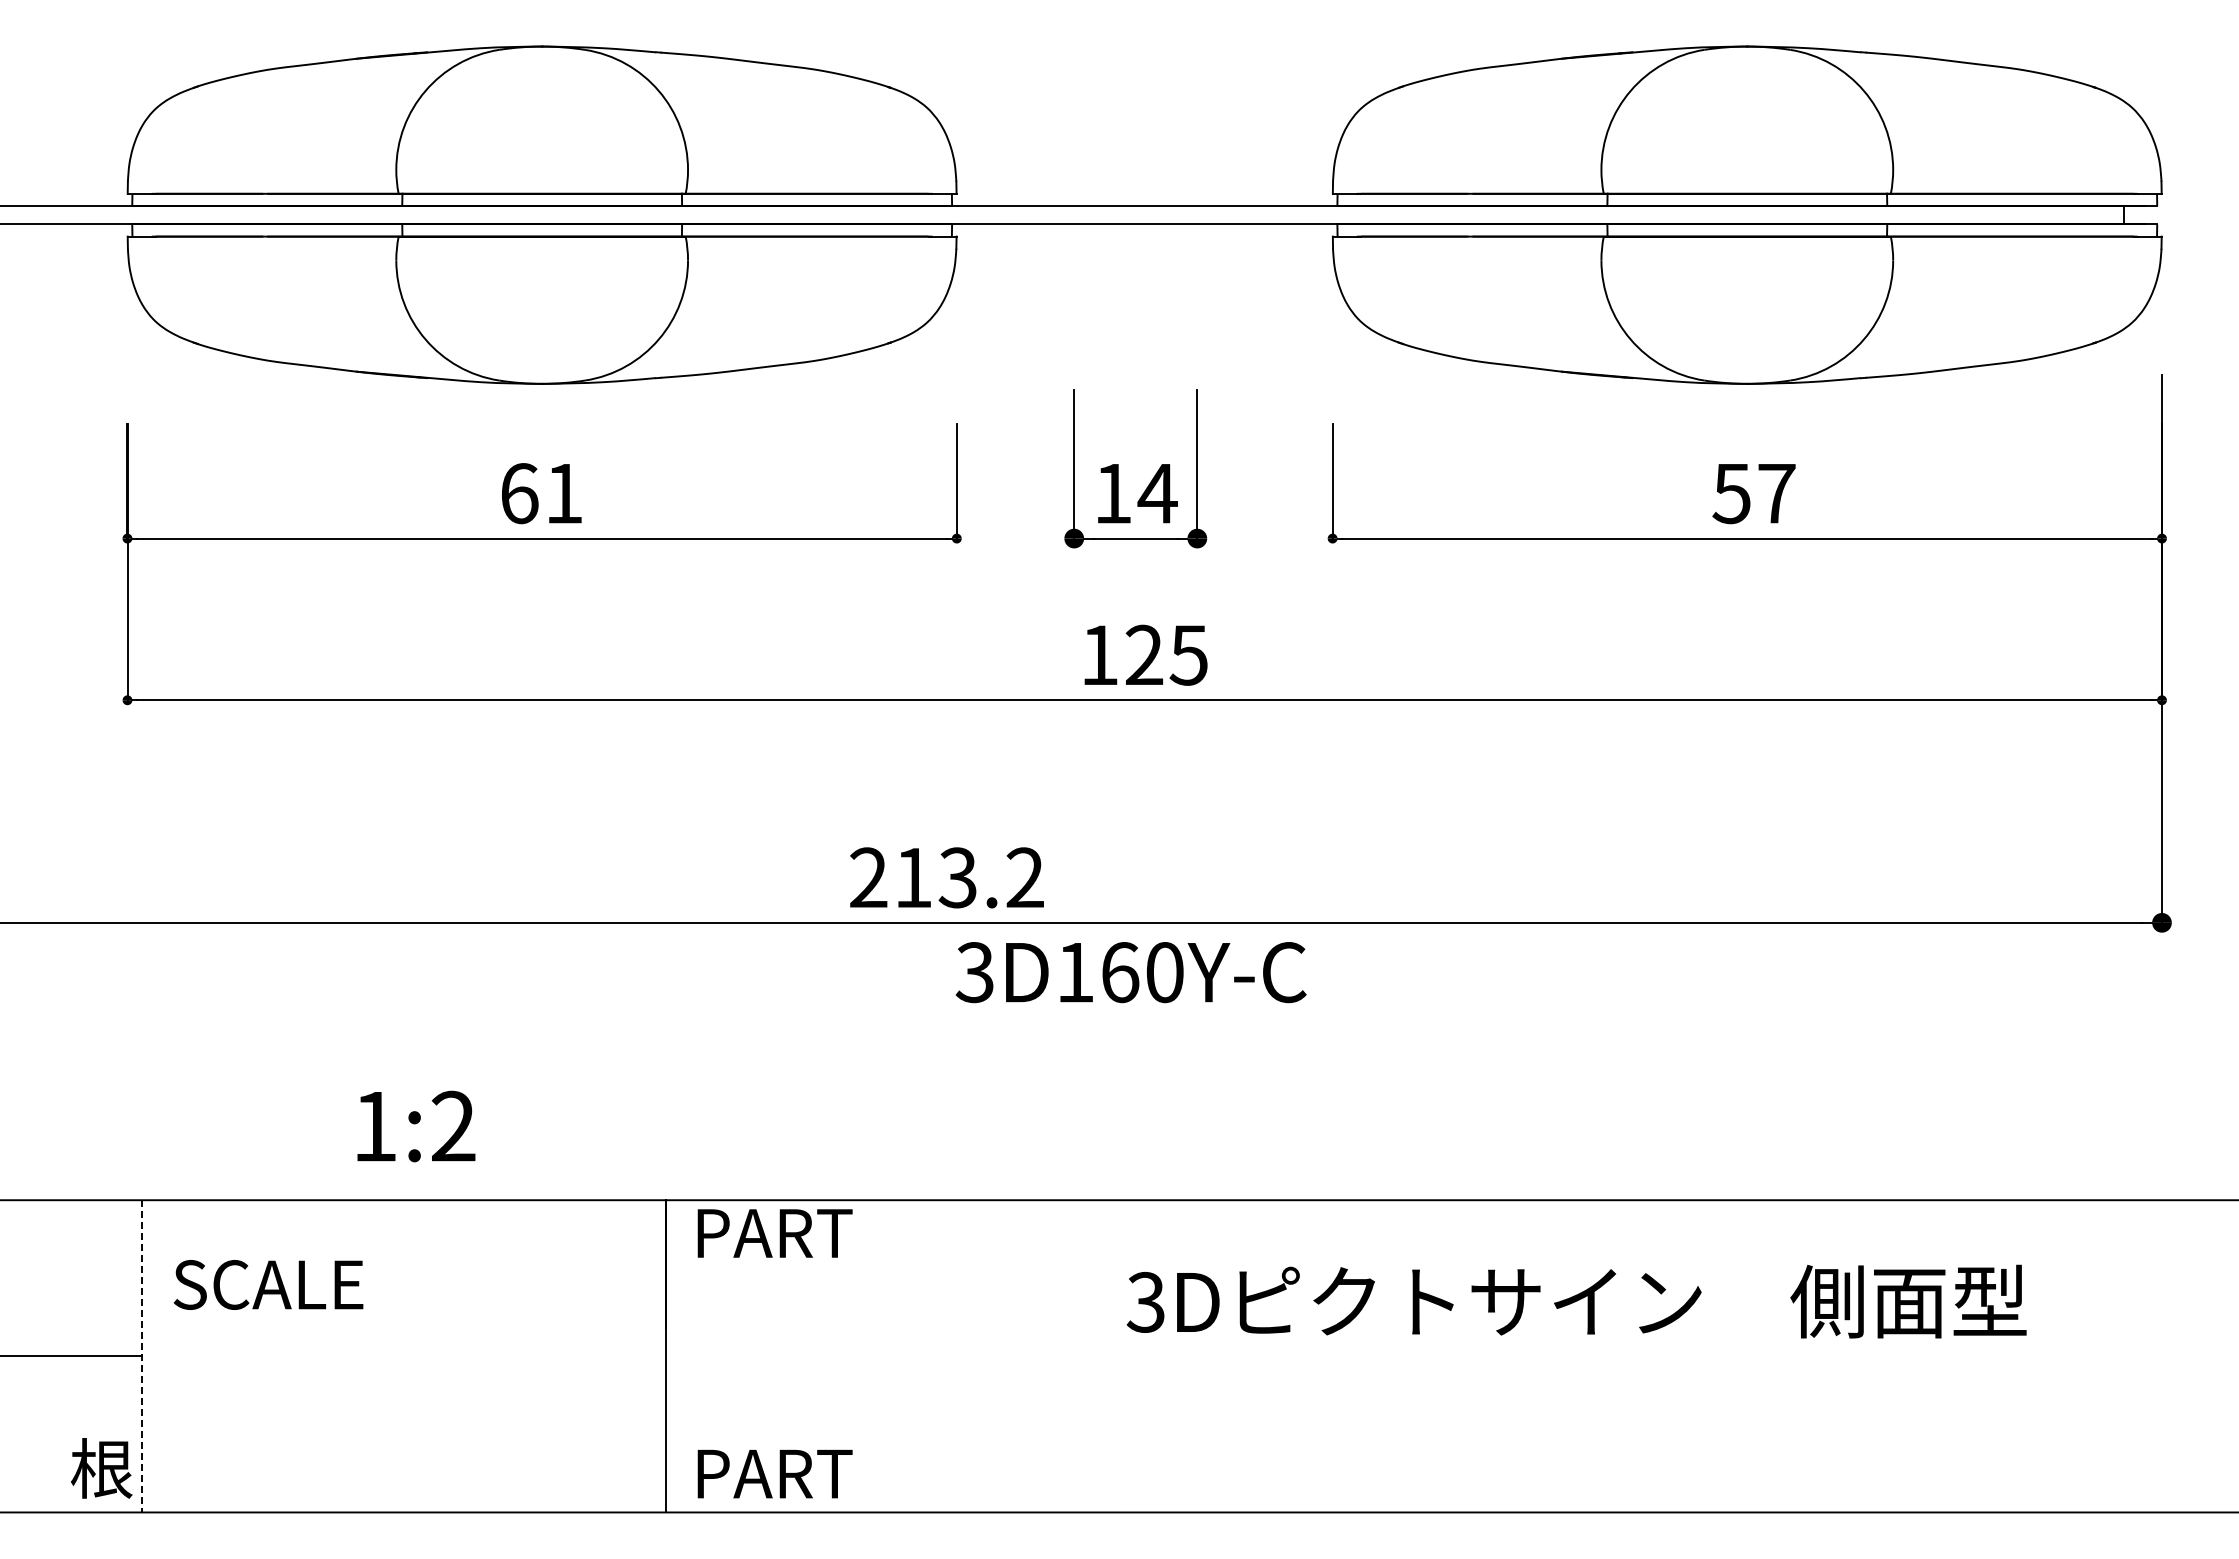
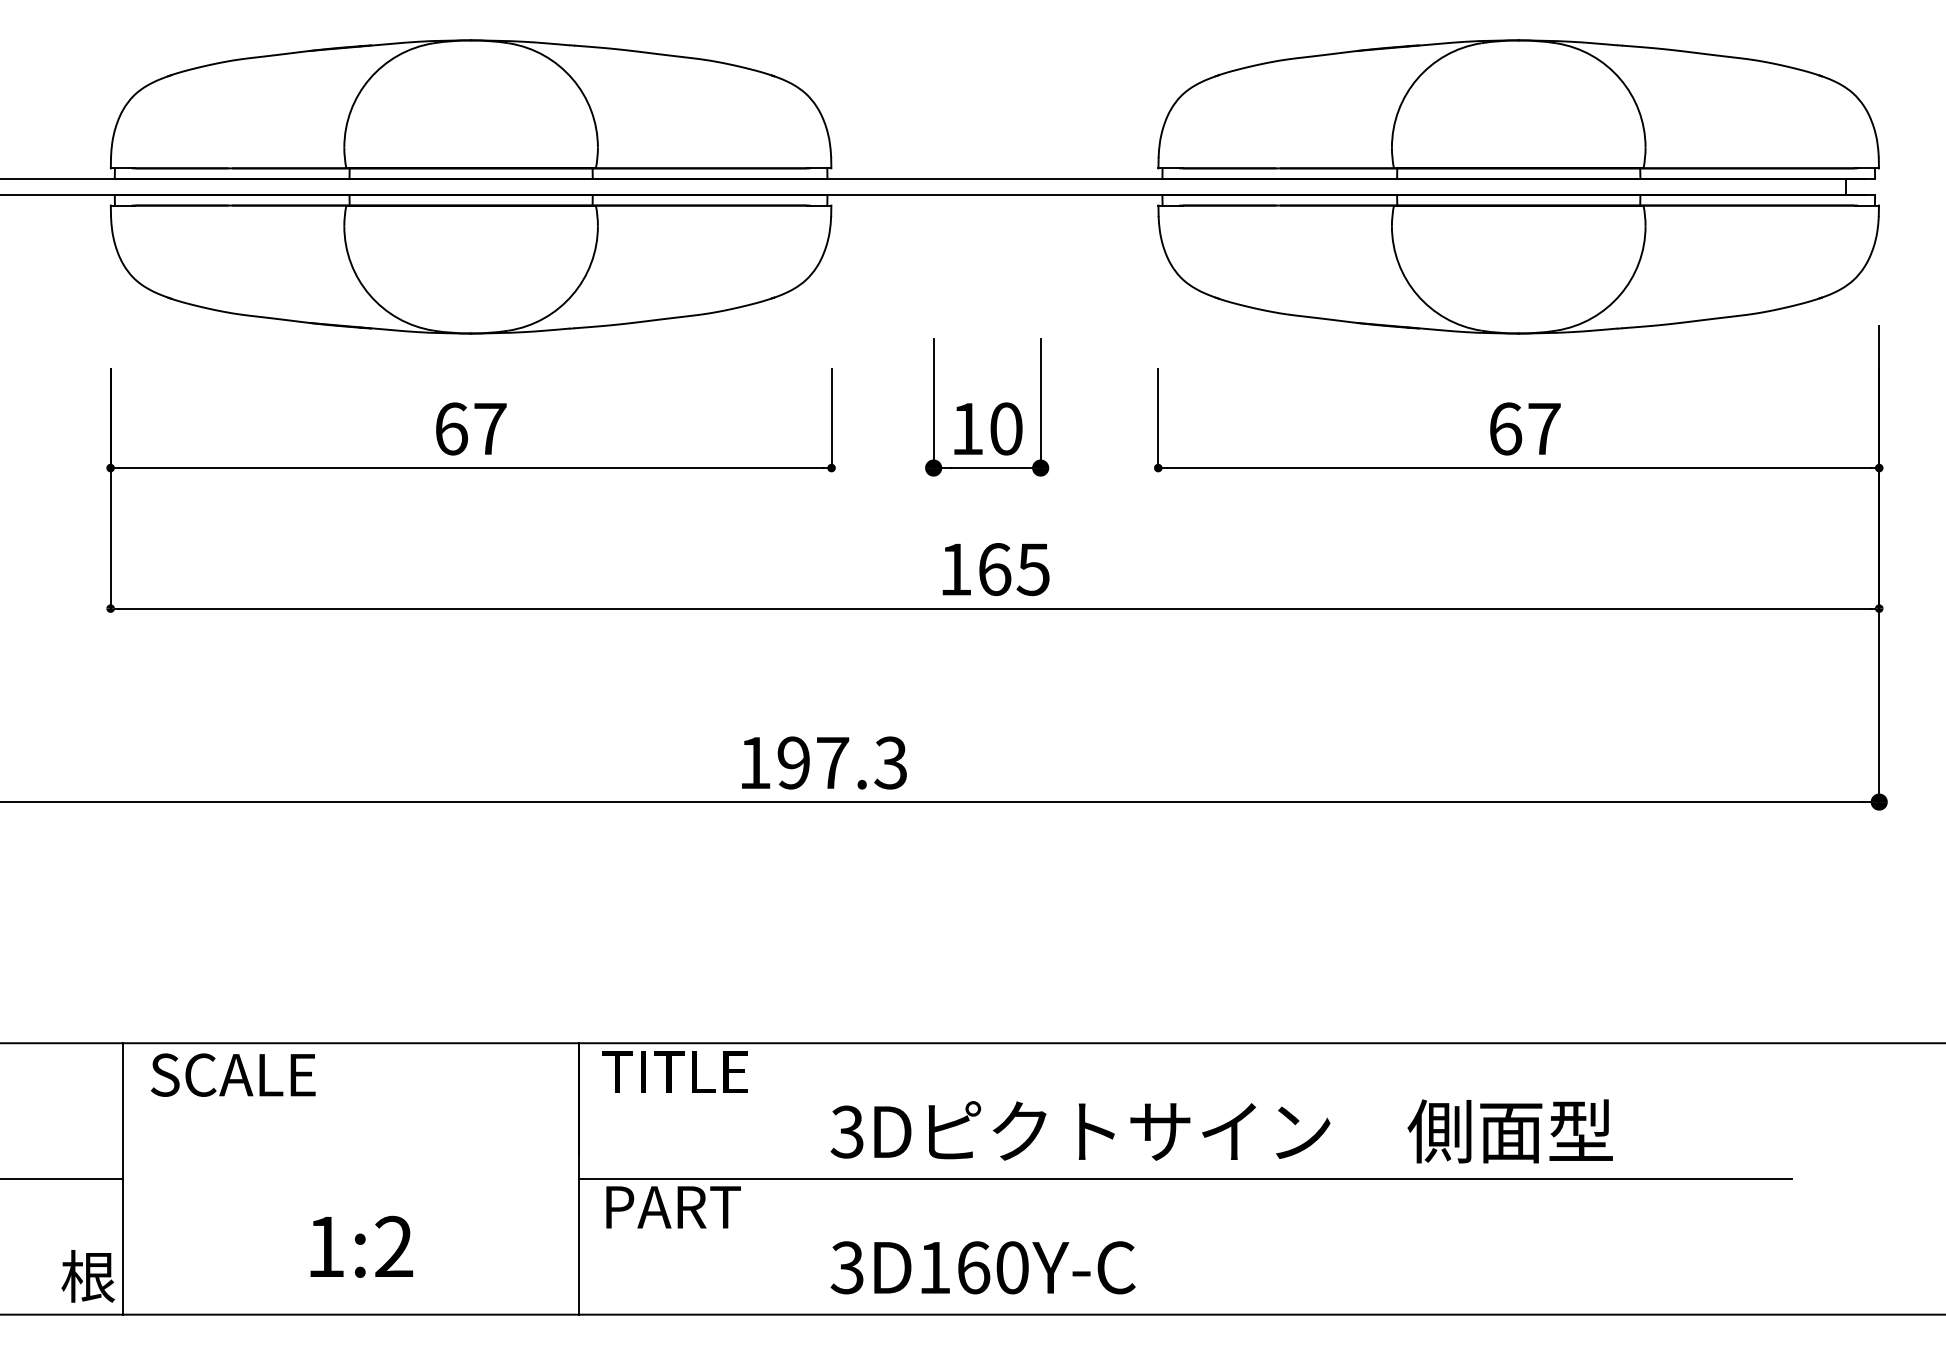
text: (564, 493) -> (490, 428), 61 -> 67
text: (1157, 493) -> (1006, 428), 14 -> 10
text: (1731, 493) -> (1505, 428), 57 -> 67
text: (1144, 654) -> (994, 568), 125 -> 165
text: (946, 877) -> (822, 762), 213.2 -> 197.3
text: (1130, 972) -> (982, 1267), moved
text: (416, 1126) -> (361, 1246), moved
text: (776, 1233) -> (674, 1072), PART -> TITLE
text: (268, 1284) -> (233, 1074), moved
text: (1576, 1301) -> (1221, 1131), moved
line: (142, 1356) -> (123, 1179), dashed -> solid
line: (1364, 1356) -> (1185, 1179), added
text: (774, 1473) -> (673, 1206), moved

